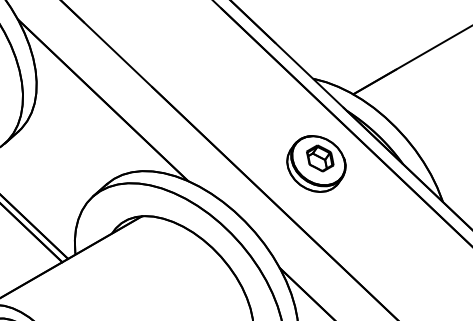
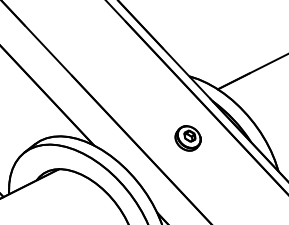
part: (316, 163) -> (188, 138), size x0.6

